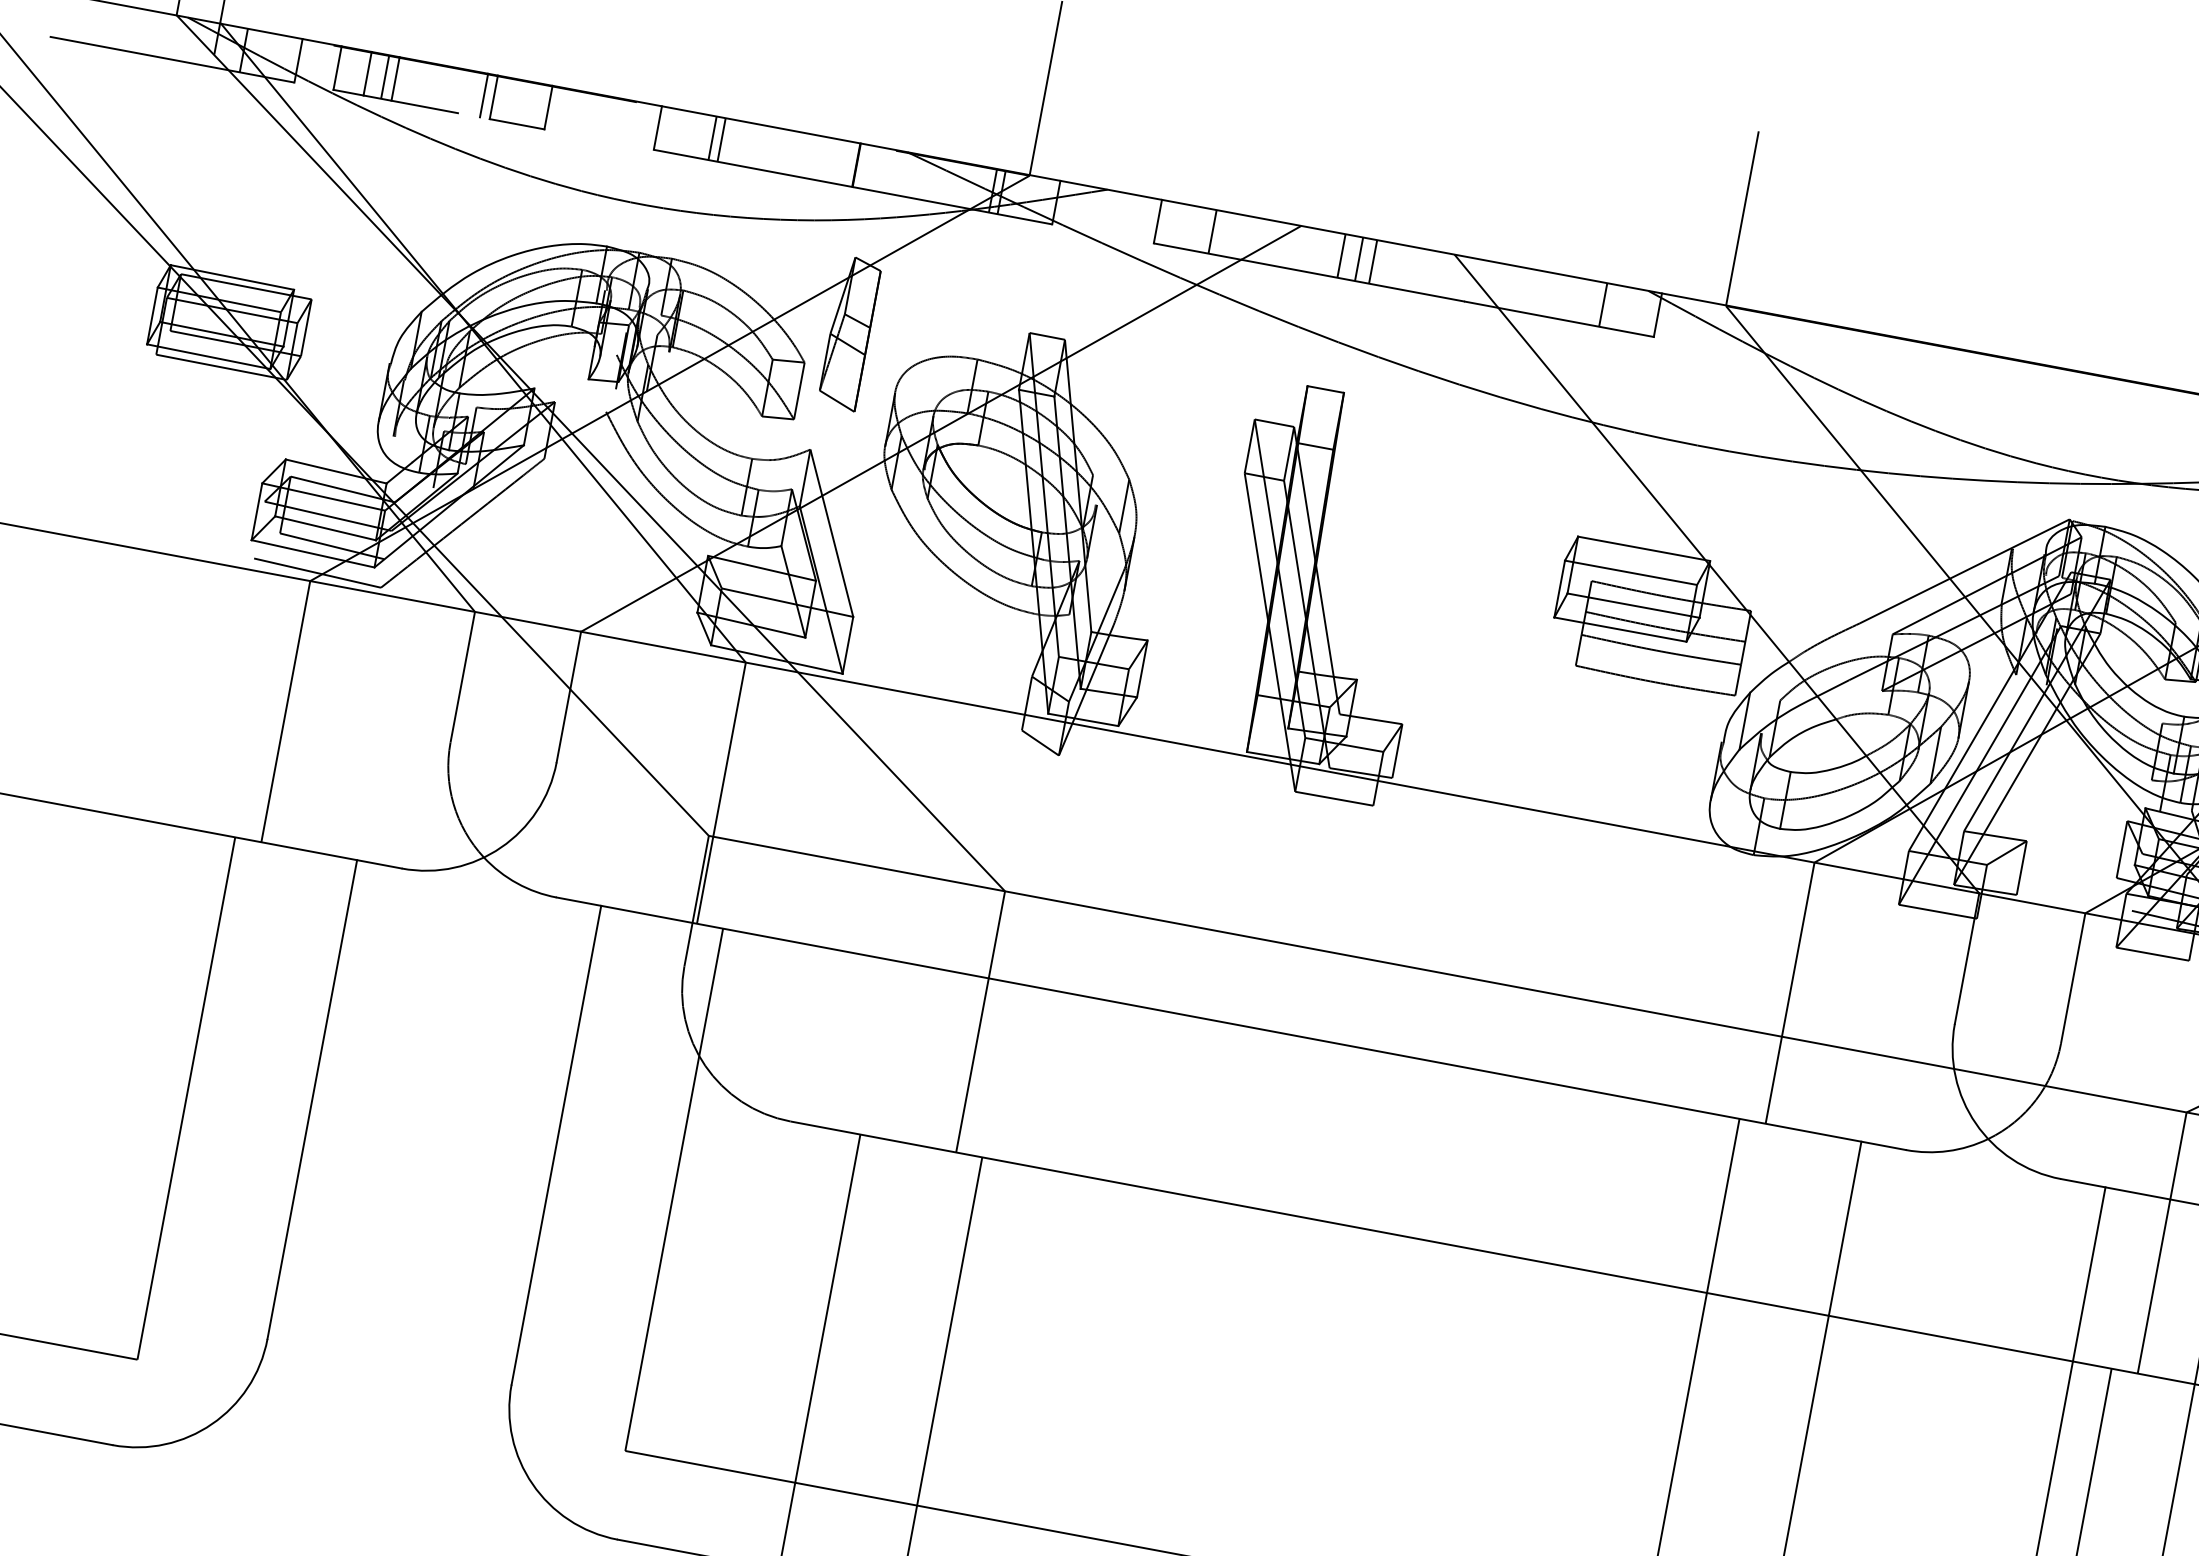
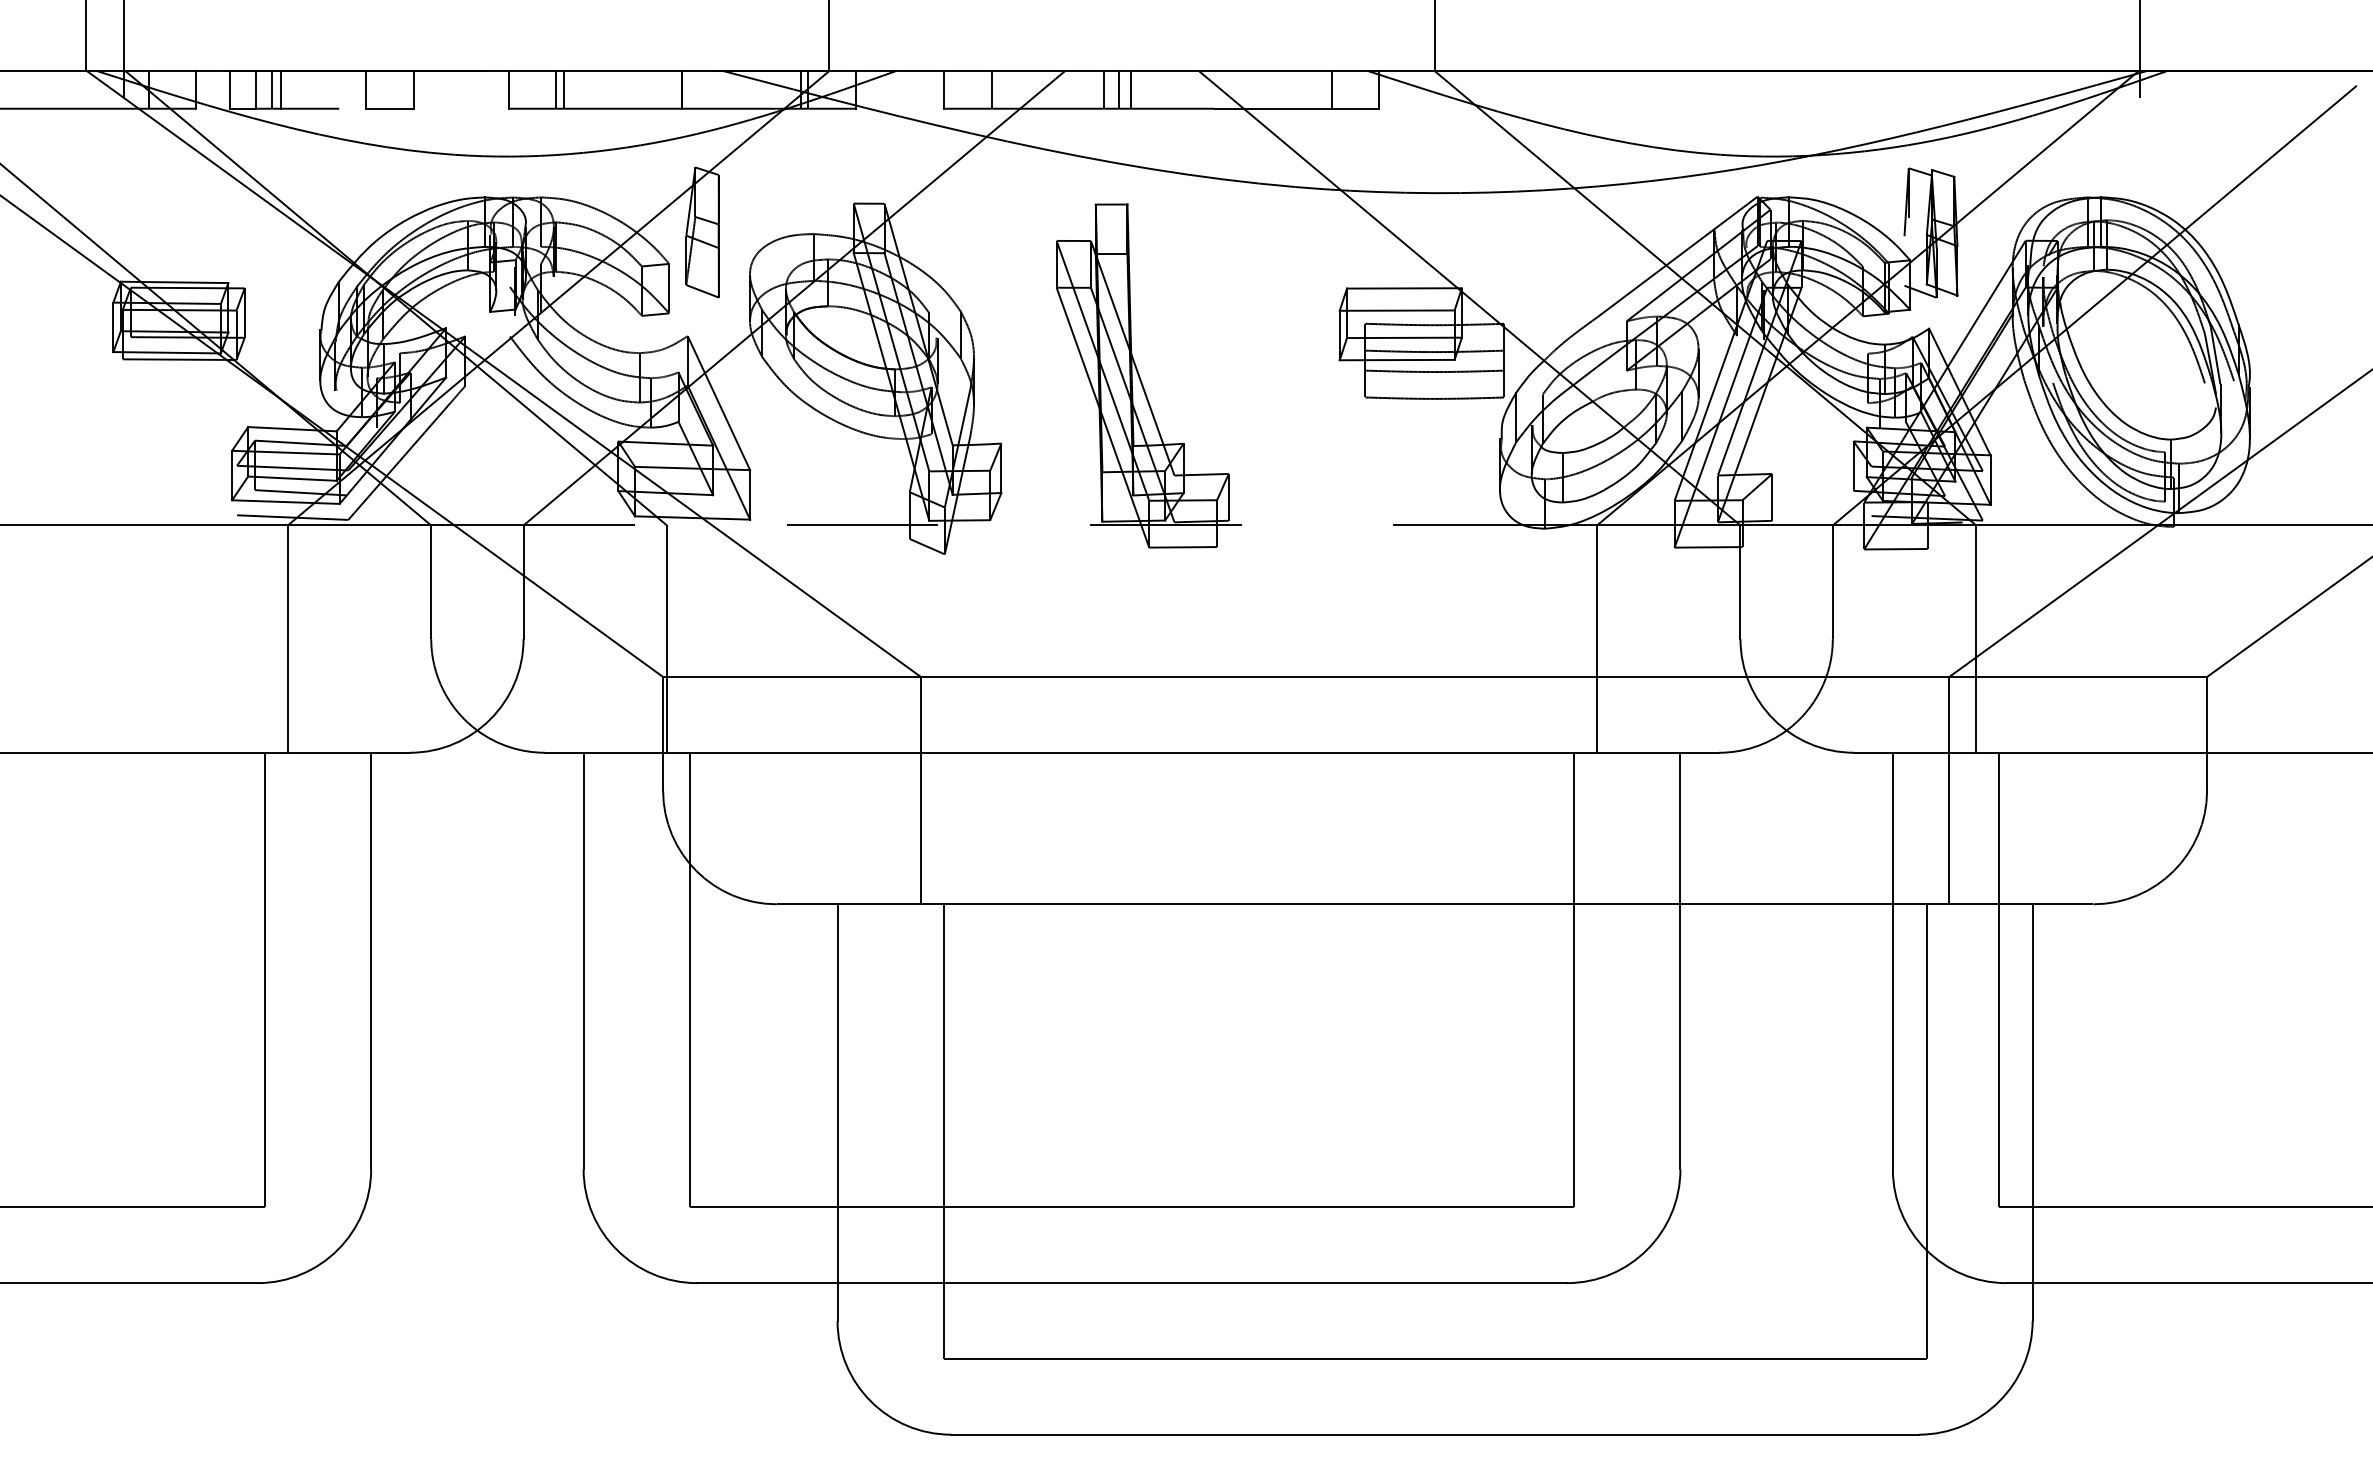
line: (484, 95) -> (357, 89), removed
line: (1168, 741) -> (1034, 525), solid -> dashed

